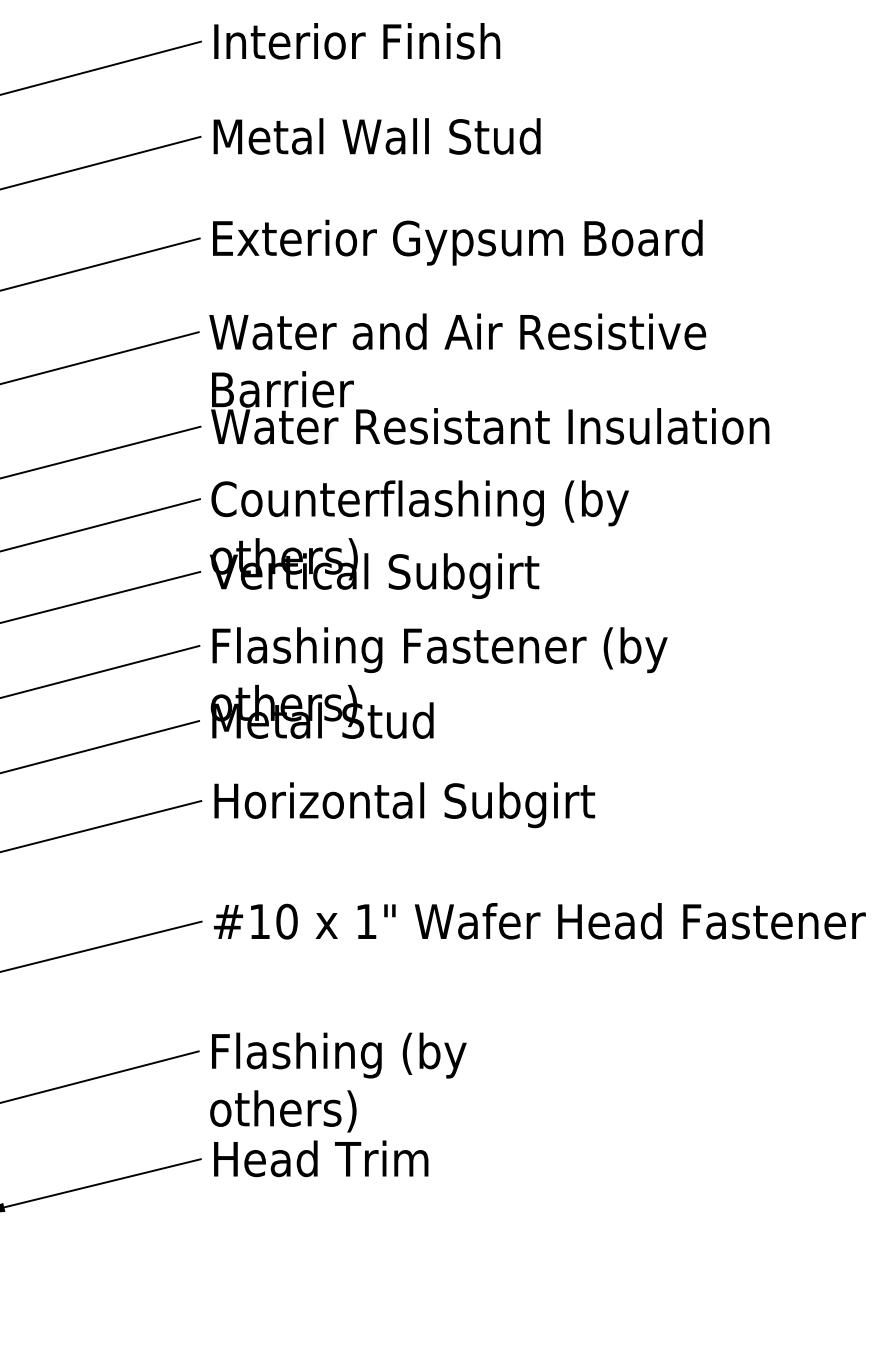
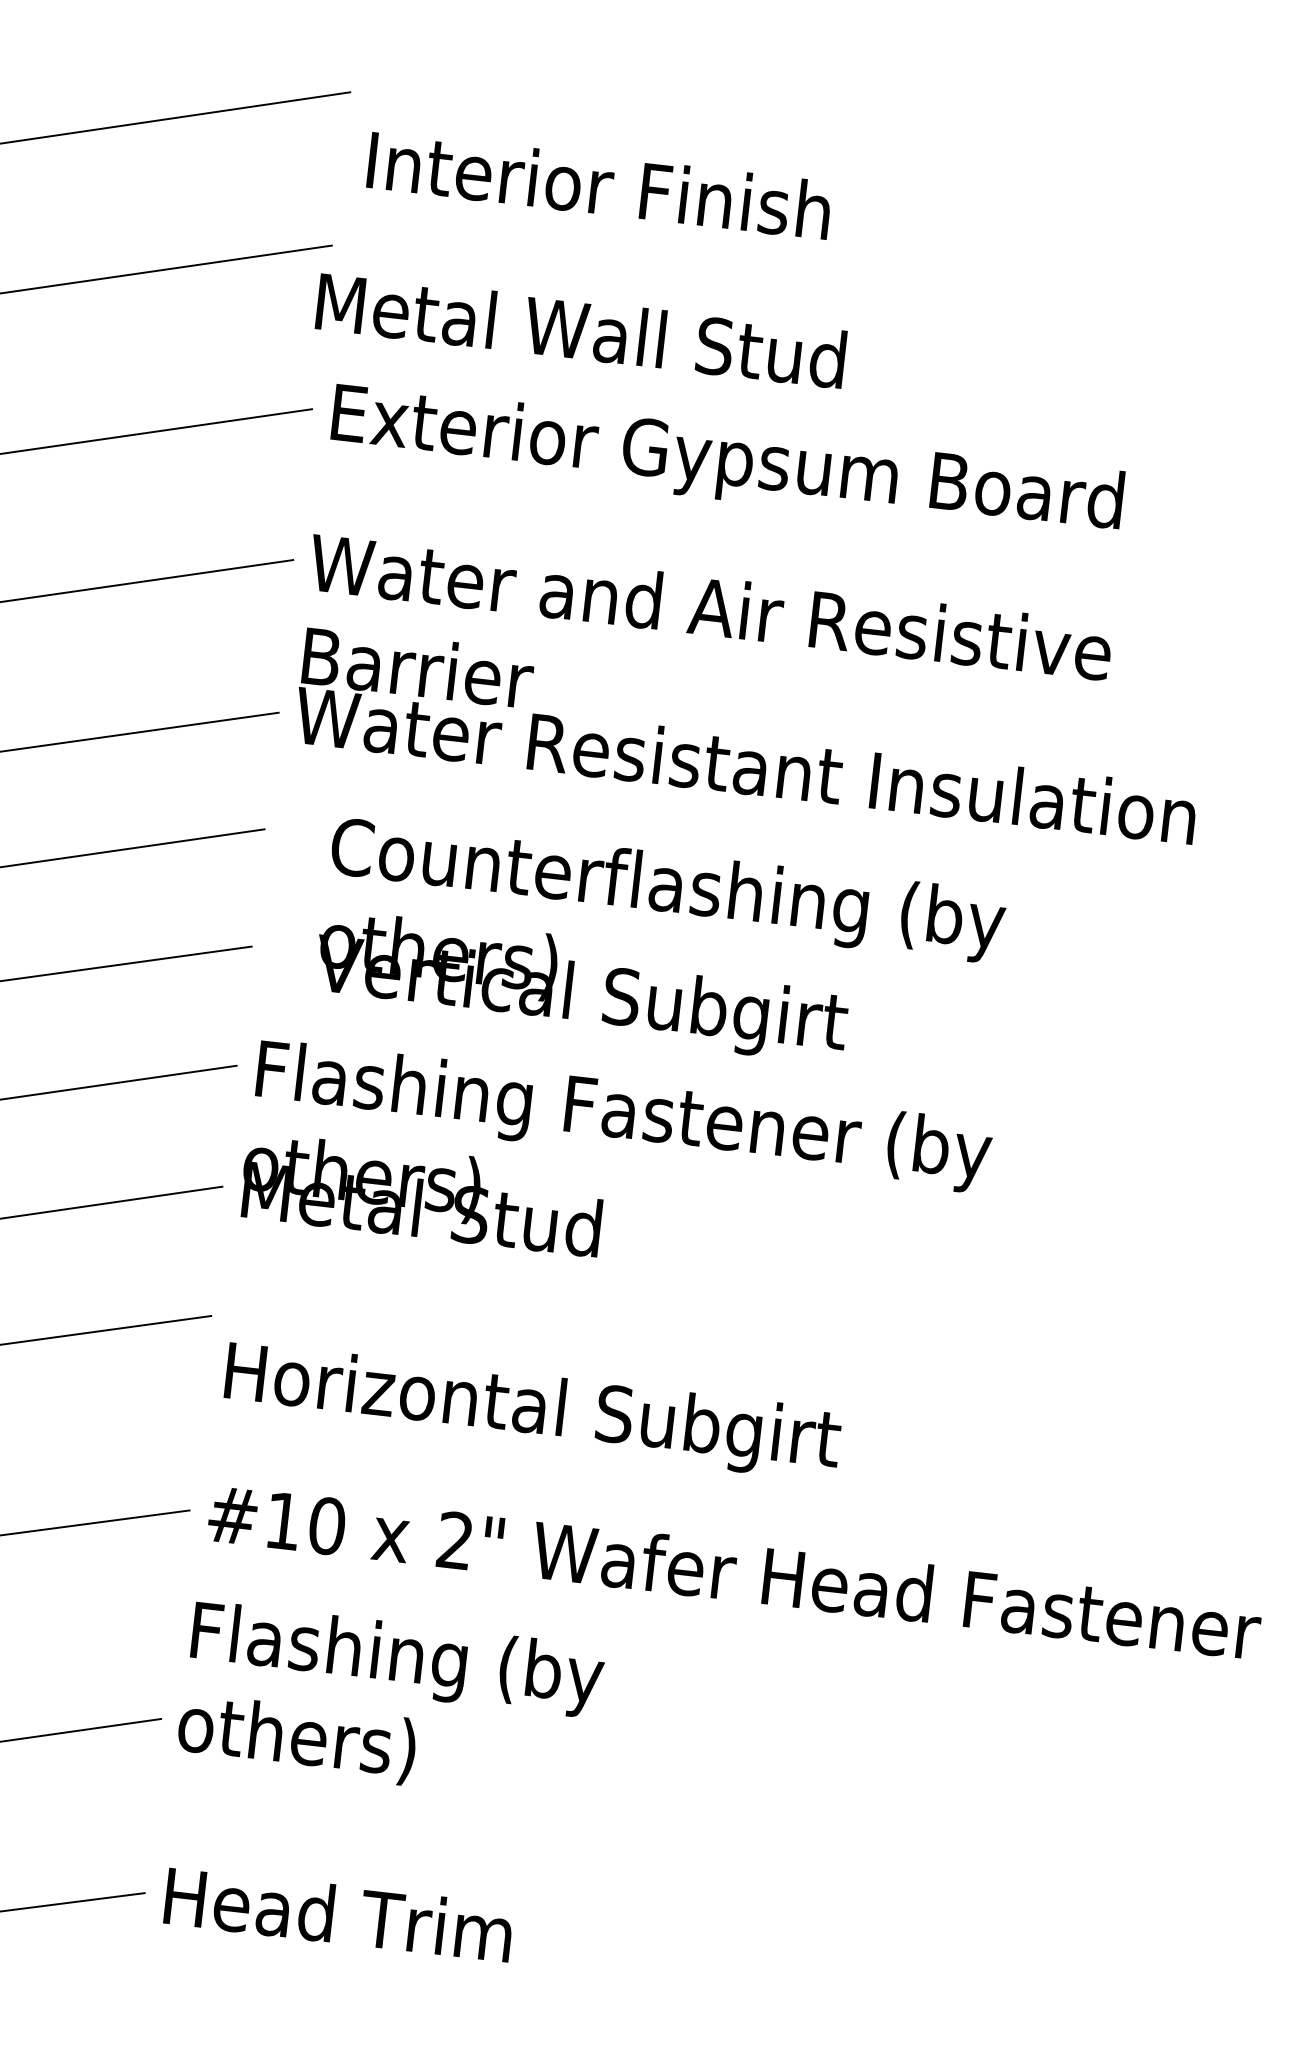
text: (357, 41) -> (599, 185), moved
text: (376, 136) -> (580, 330), moved
text: (419, 539) -> (659, 948), moved
text: (404, 805) -> (532, 1412), moved
text: (366, 920) -> (455, 1538), 1" -> 2"
text: (338, 1082) -> (391, 1702), moved

